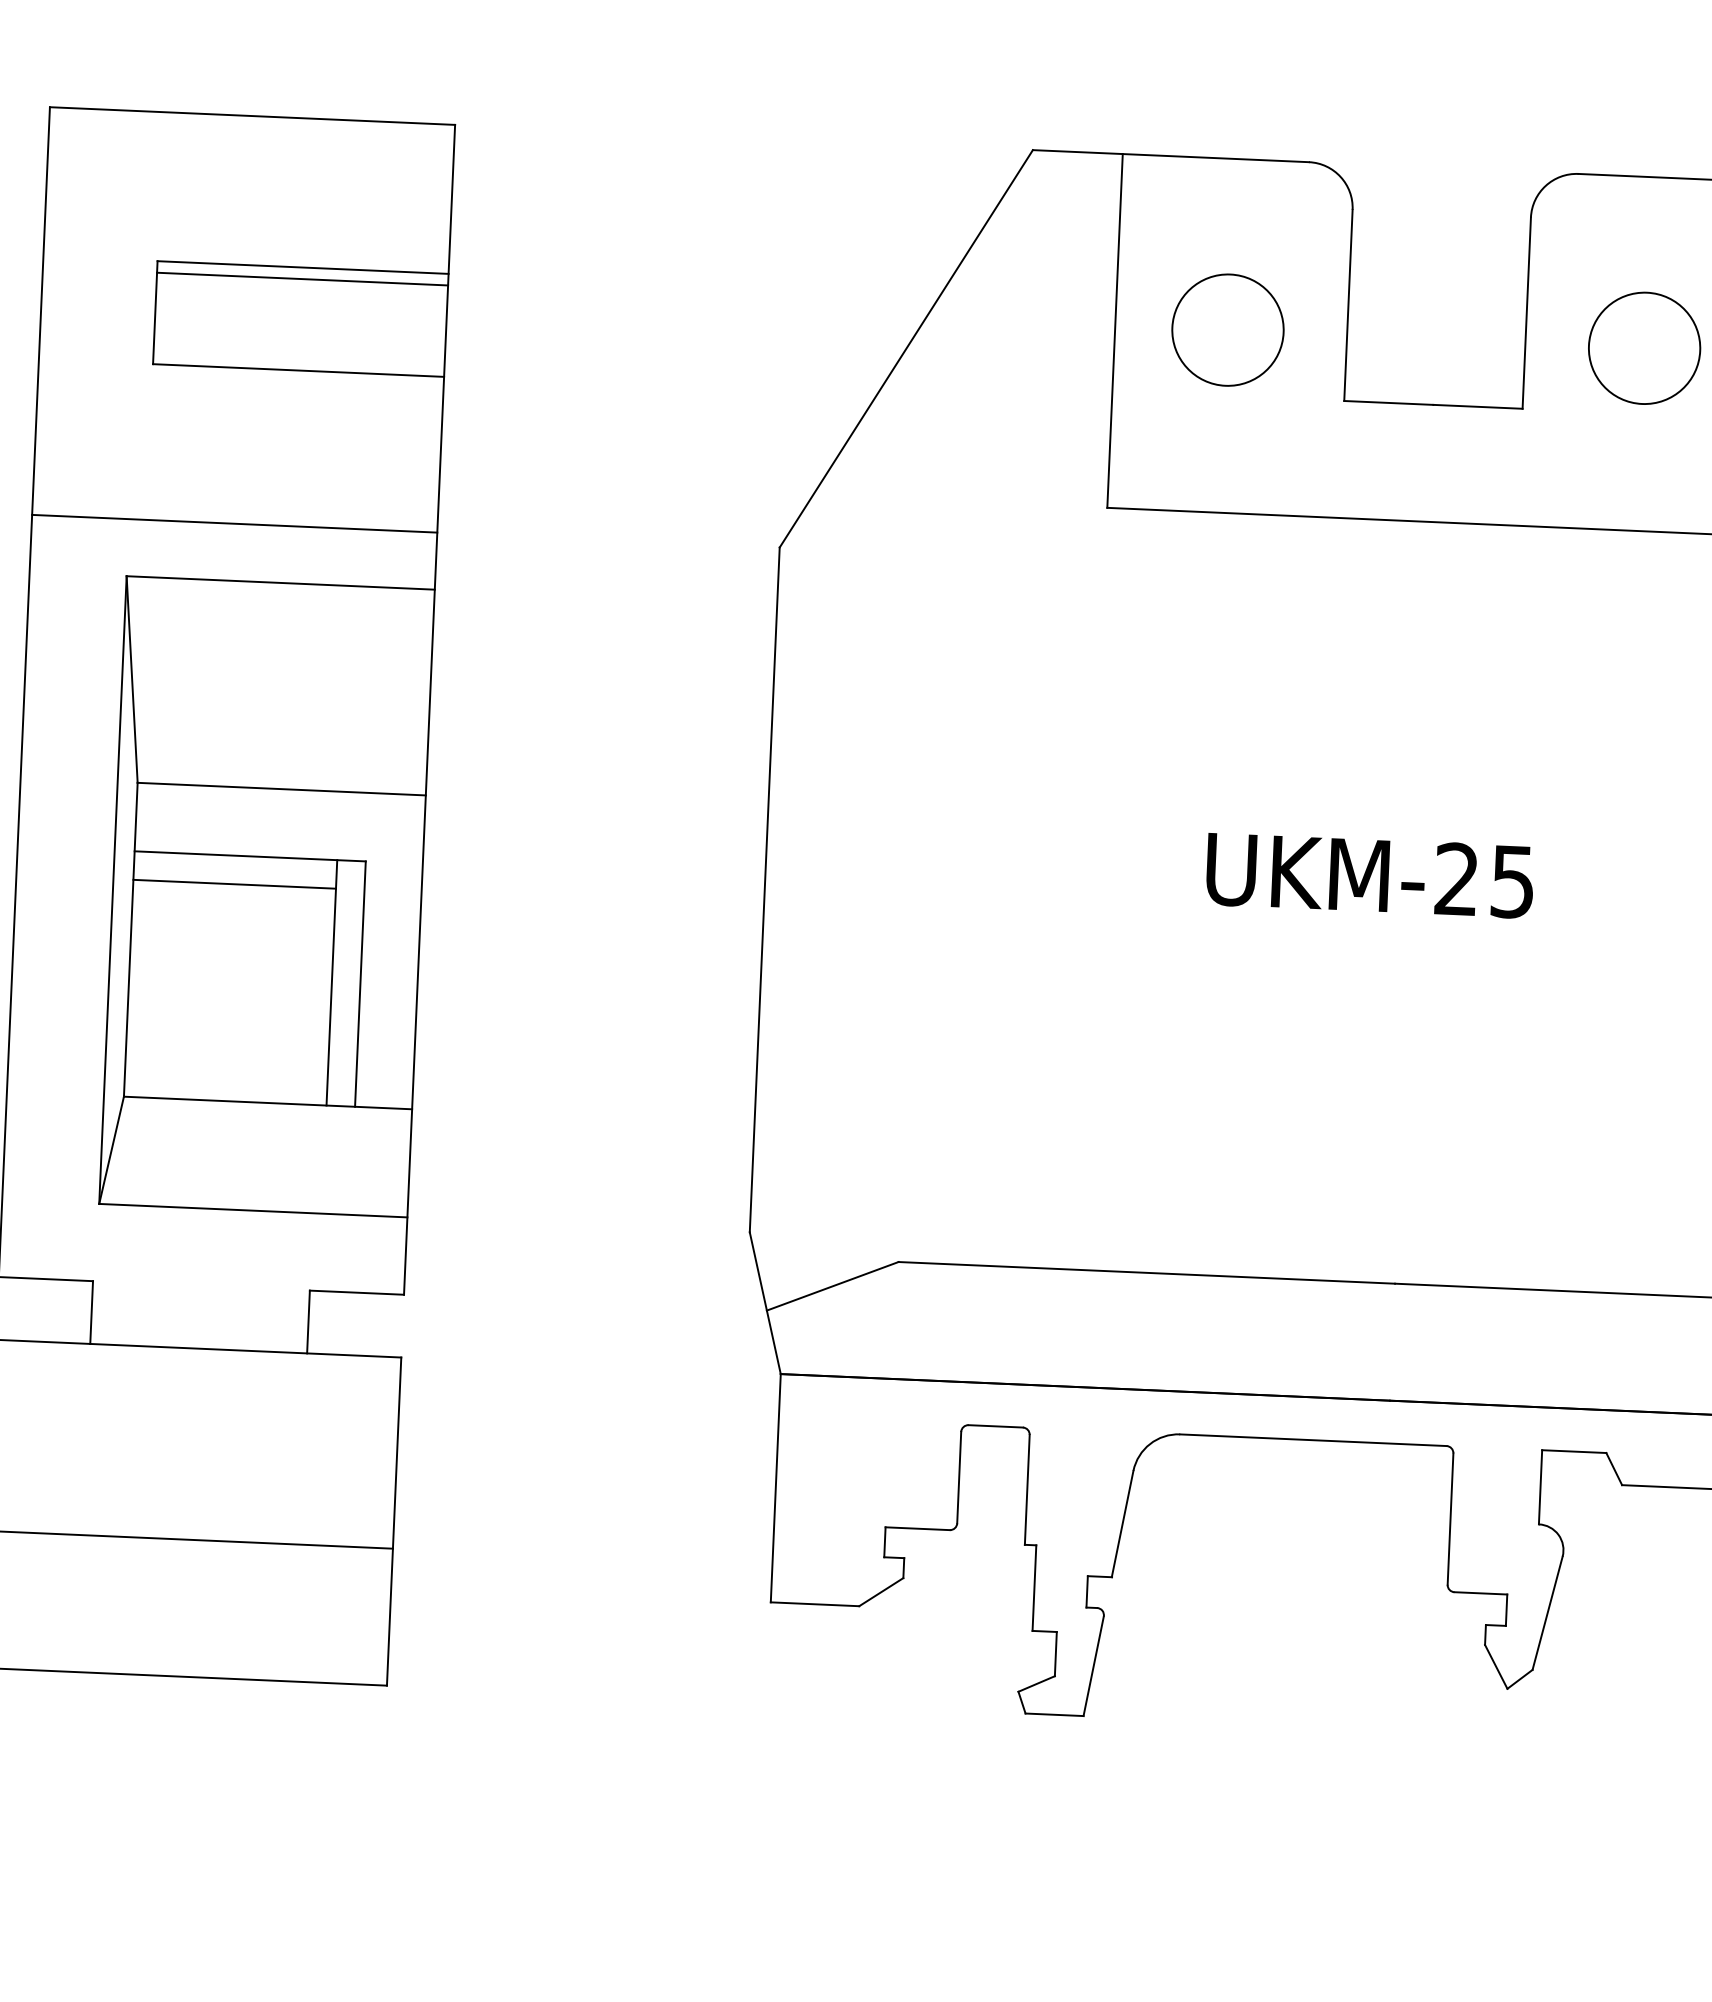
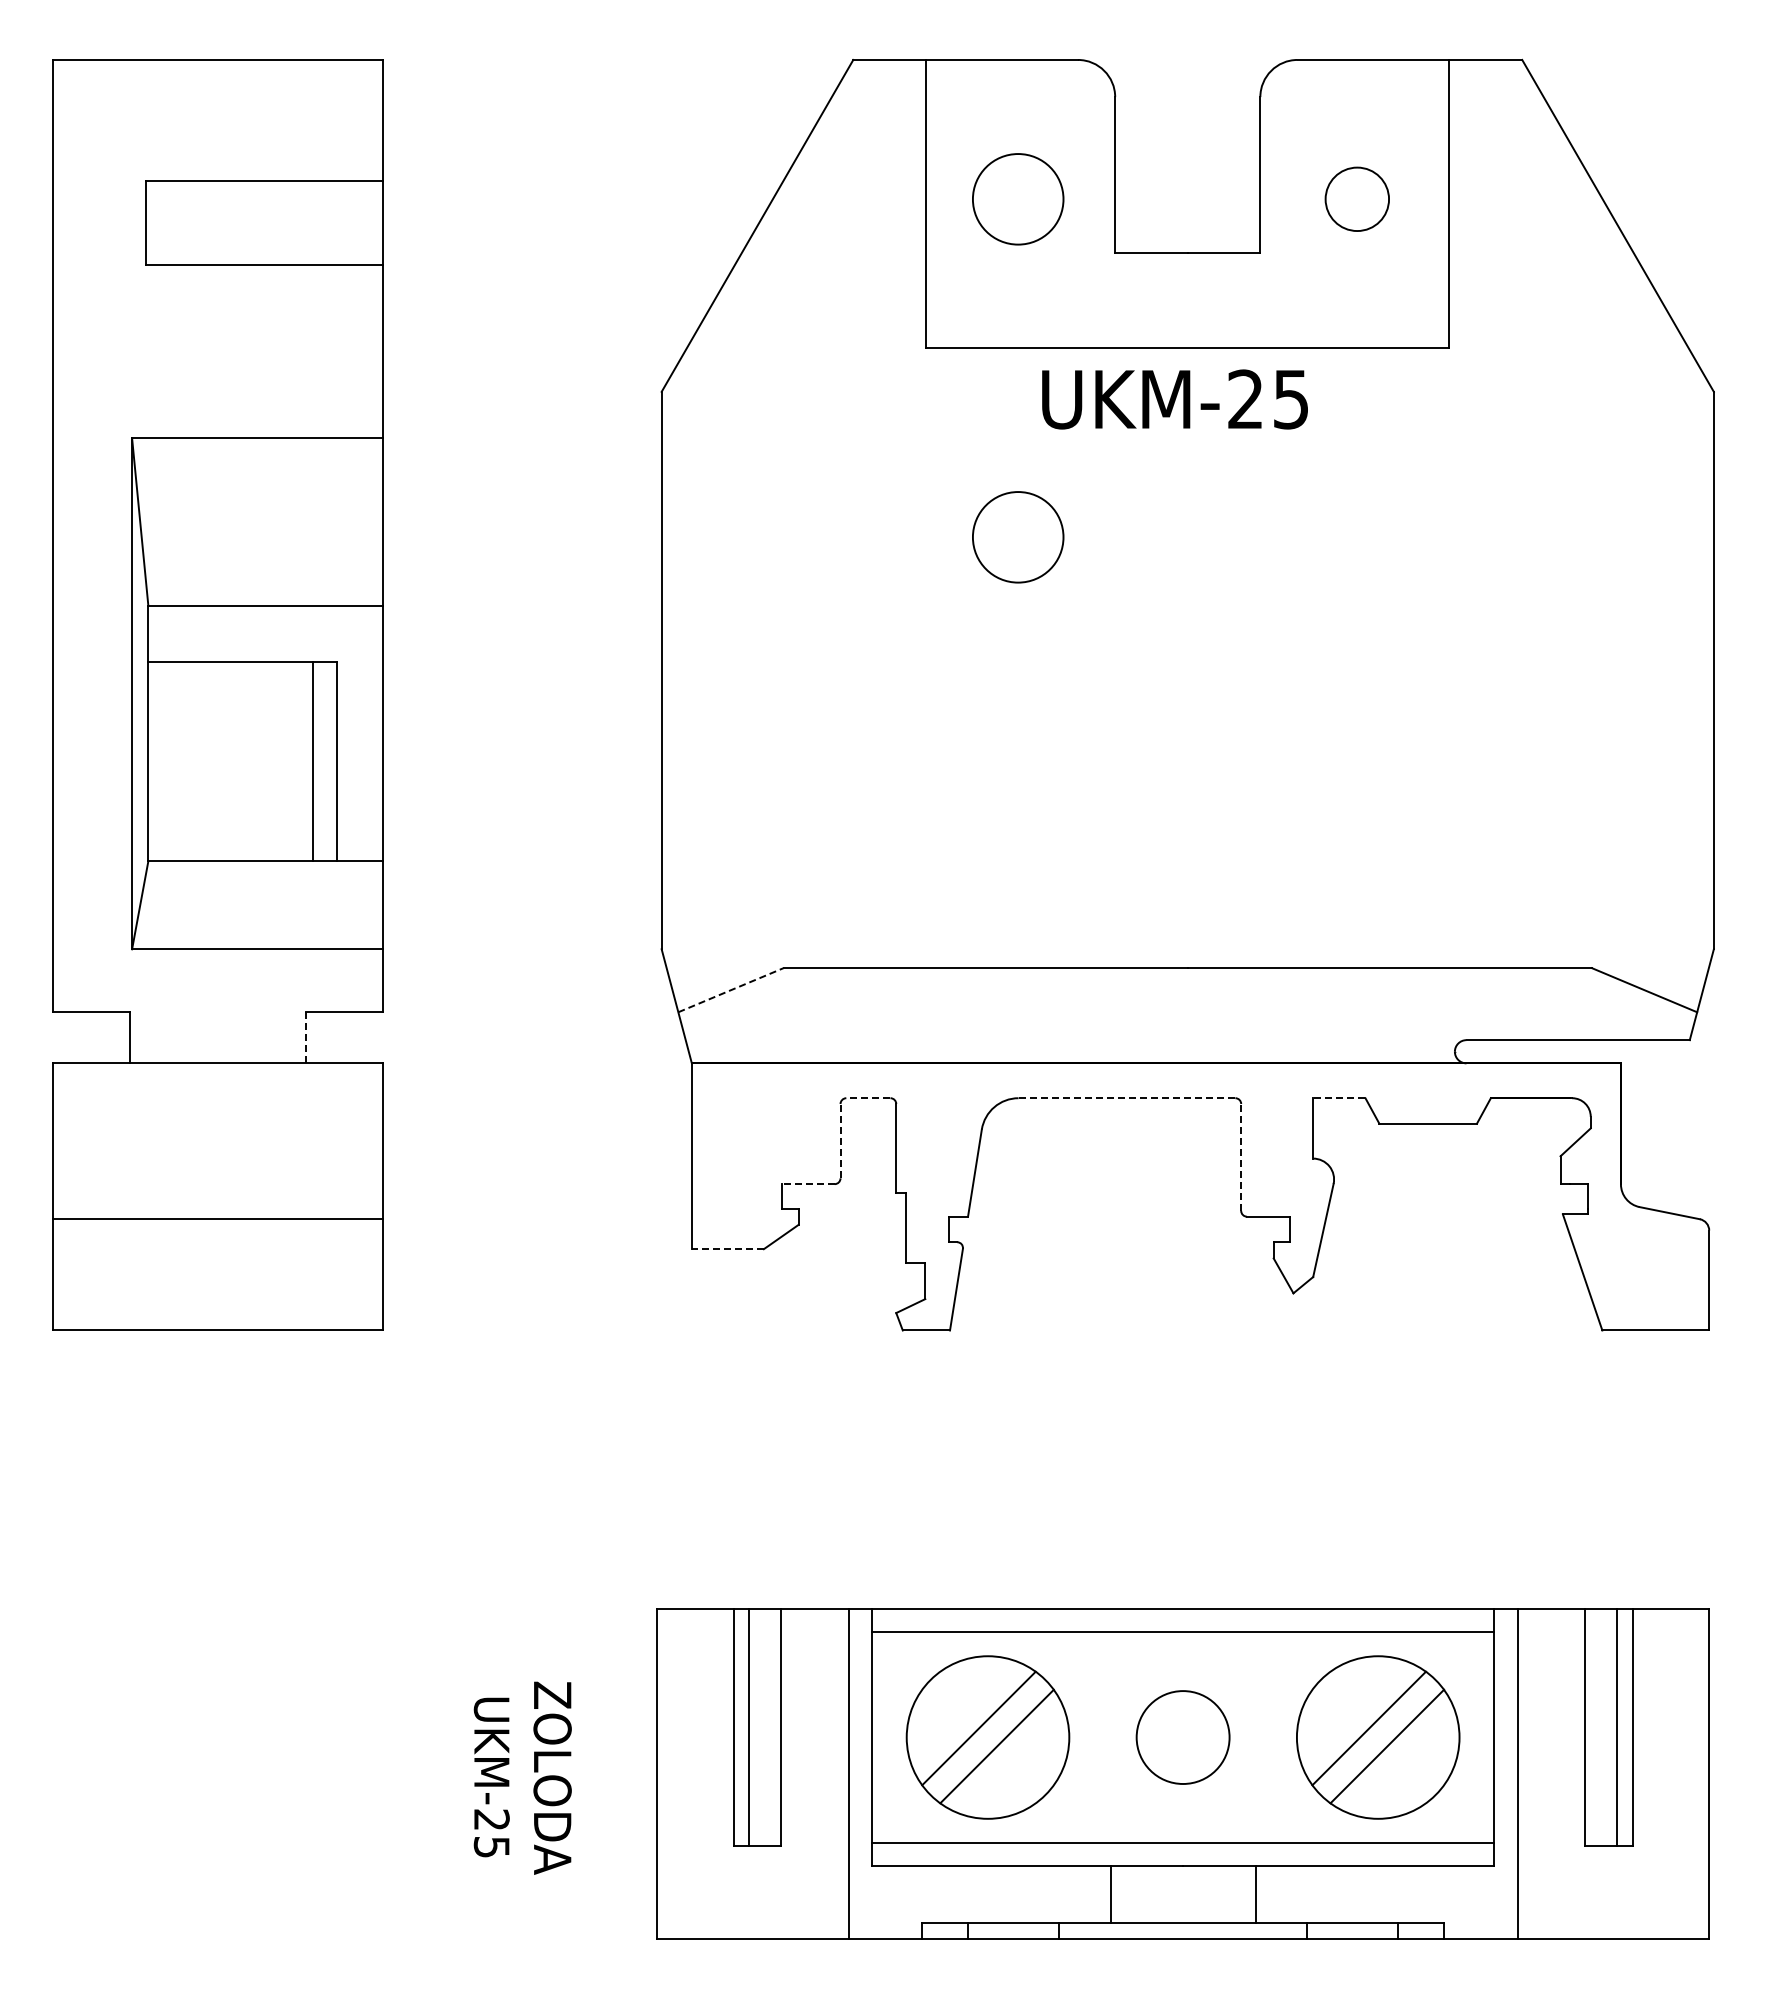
line: (302, 278) -> (264, 190), removed
circle: (1644, 348) -> (1357, 199), size x0.7
line: (234, 523) -> (217, 391), removed
circle: (1210, 745) -> (1018, 537), added
text: (1369, 875) -> (1174, 399), moved
line: (234, 883) -> (230, 684), removed
line: (833, 1286) -> (731, 990), solid -> dashed
line: (308, 1321) -> (306, 1037), solid -> dashed
line: (994, 1426) -> (867, 1098), solid -> dashed
line: (1312, 1440) -> (1126, 1098), solid -> dashed
line: (1573, 1451) -> (1338, 1098), solid -> dashed
line: (959, 1476) -> (840, 1140), solid -> dashed
line: (1450, 1517) -> (1241, 1156), solid -> dashed
line: (917, 1529) -> (808, 1184), solid -> dashed
line: (814, 1604) -> (727, 1249), solid -> dashed

